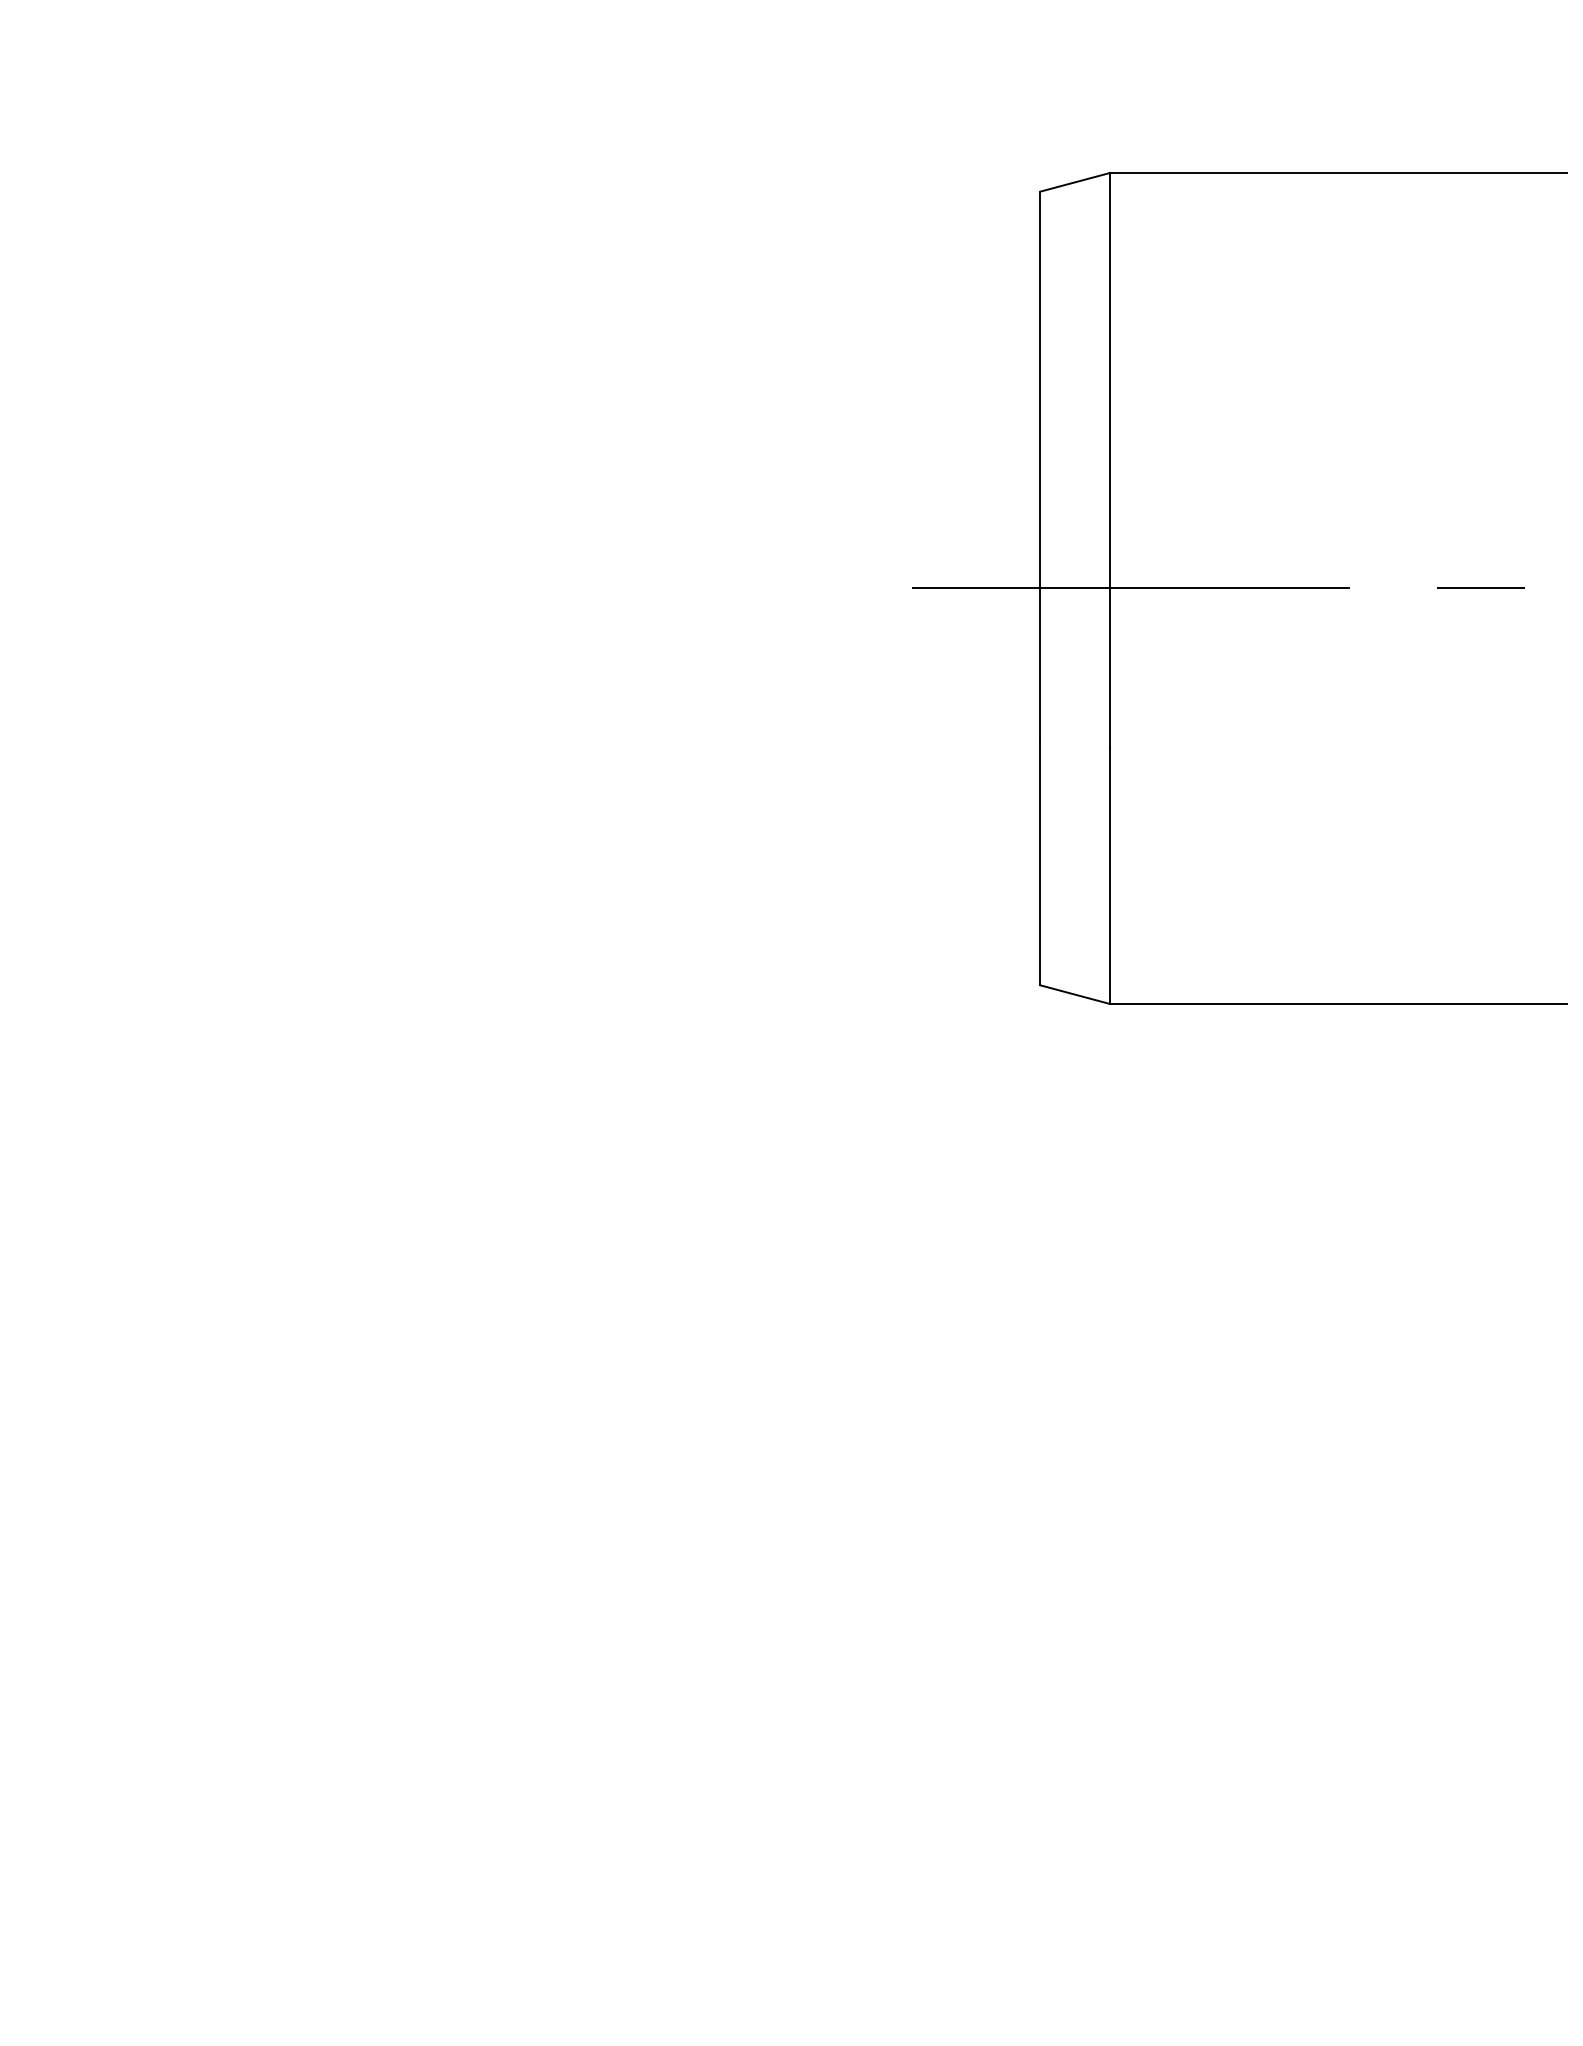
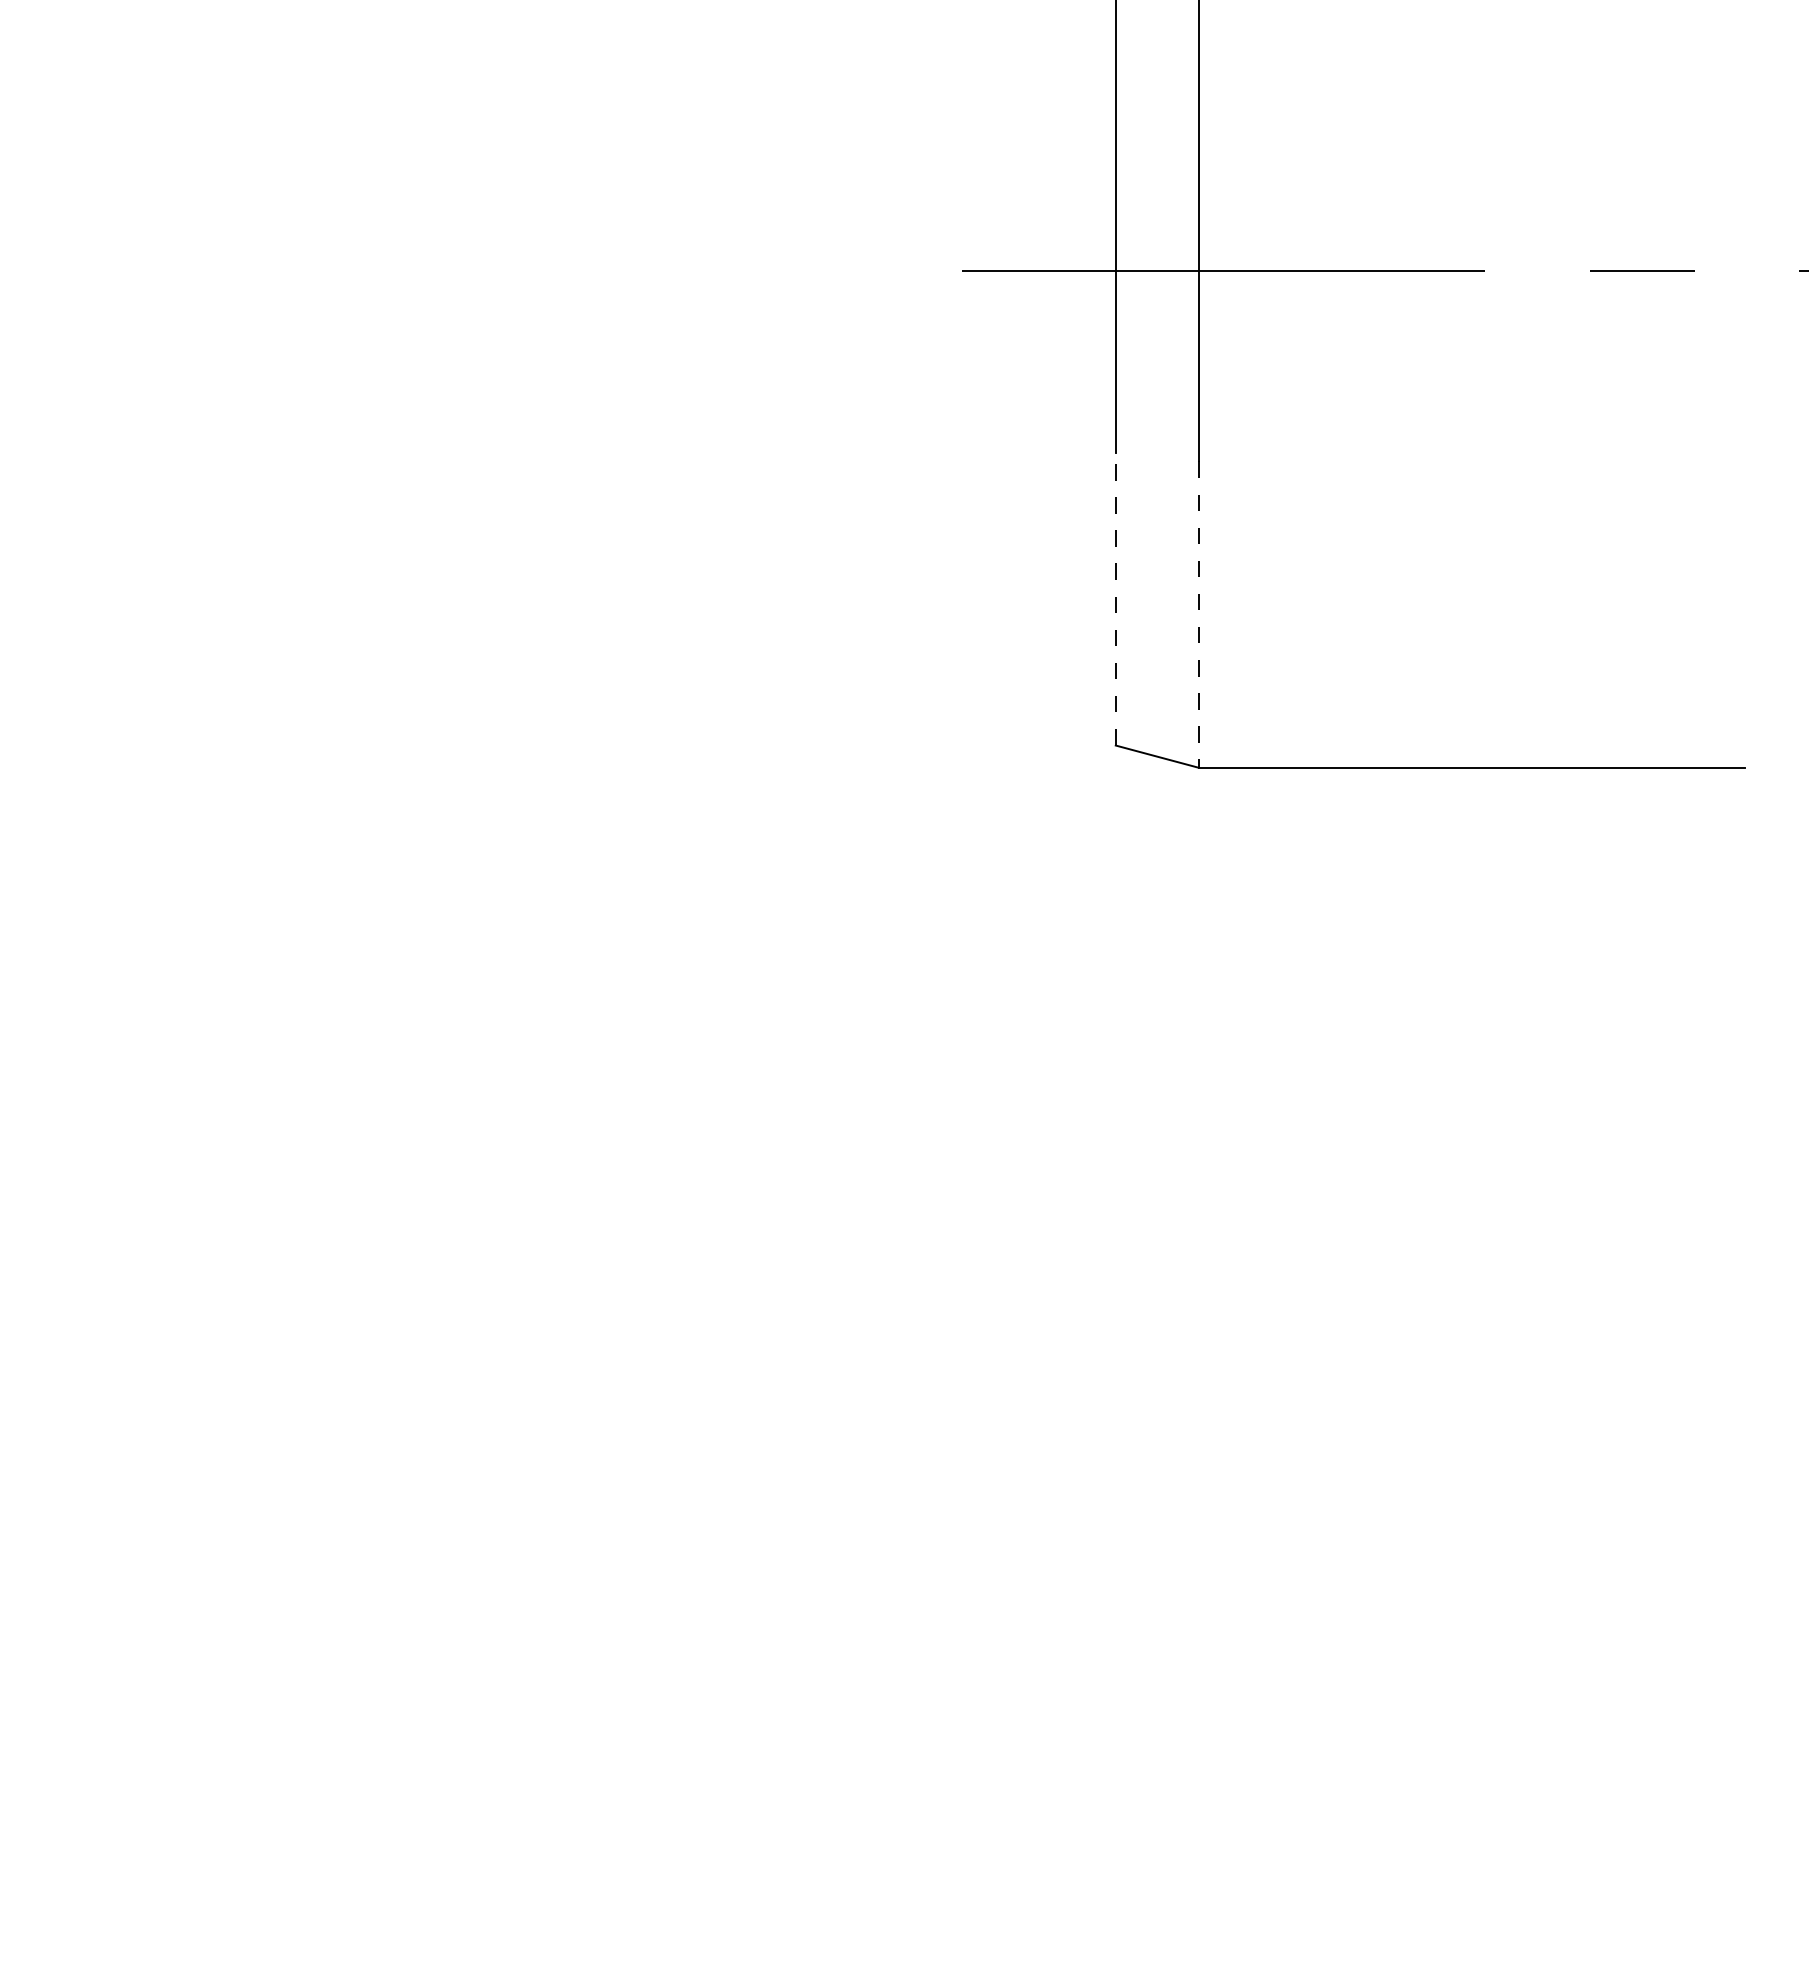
line: (1040, 862) -> (1115, 598), solid -> dashed
line: (1109, 876) -> (1198, 615), solid -> dashed

